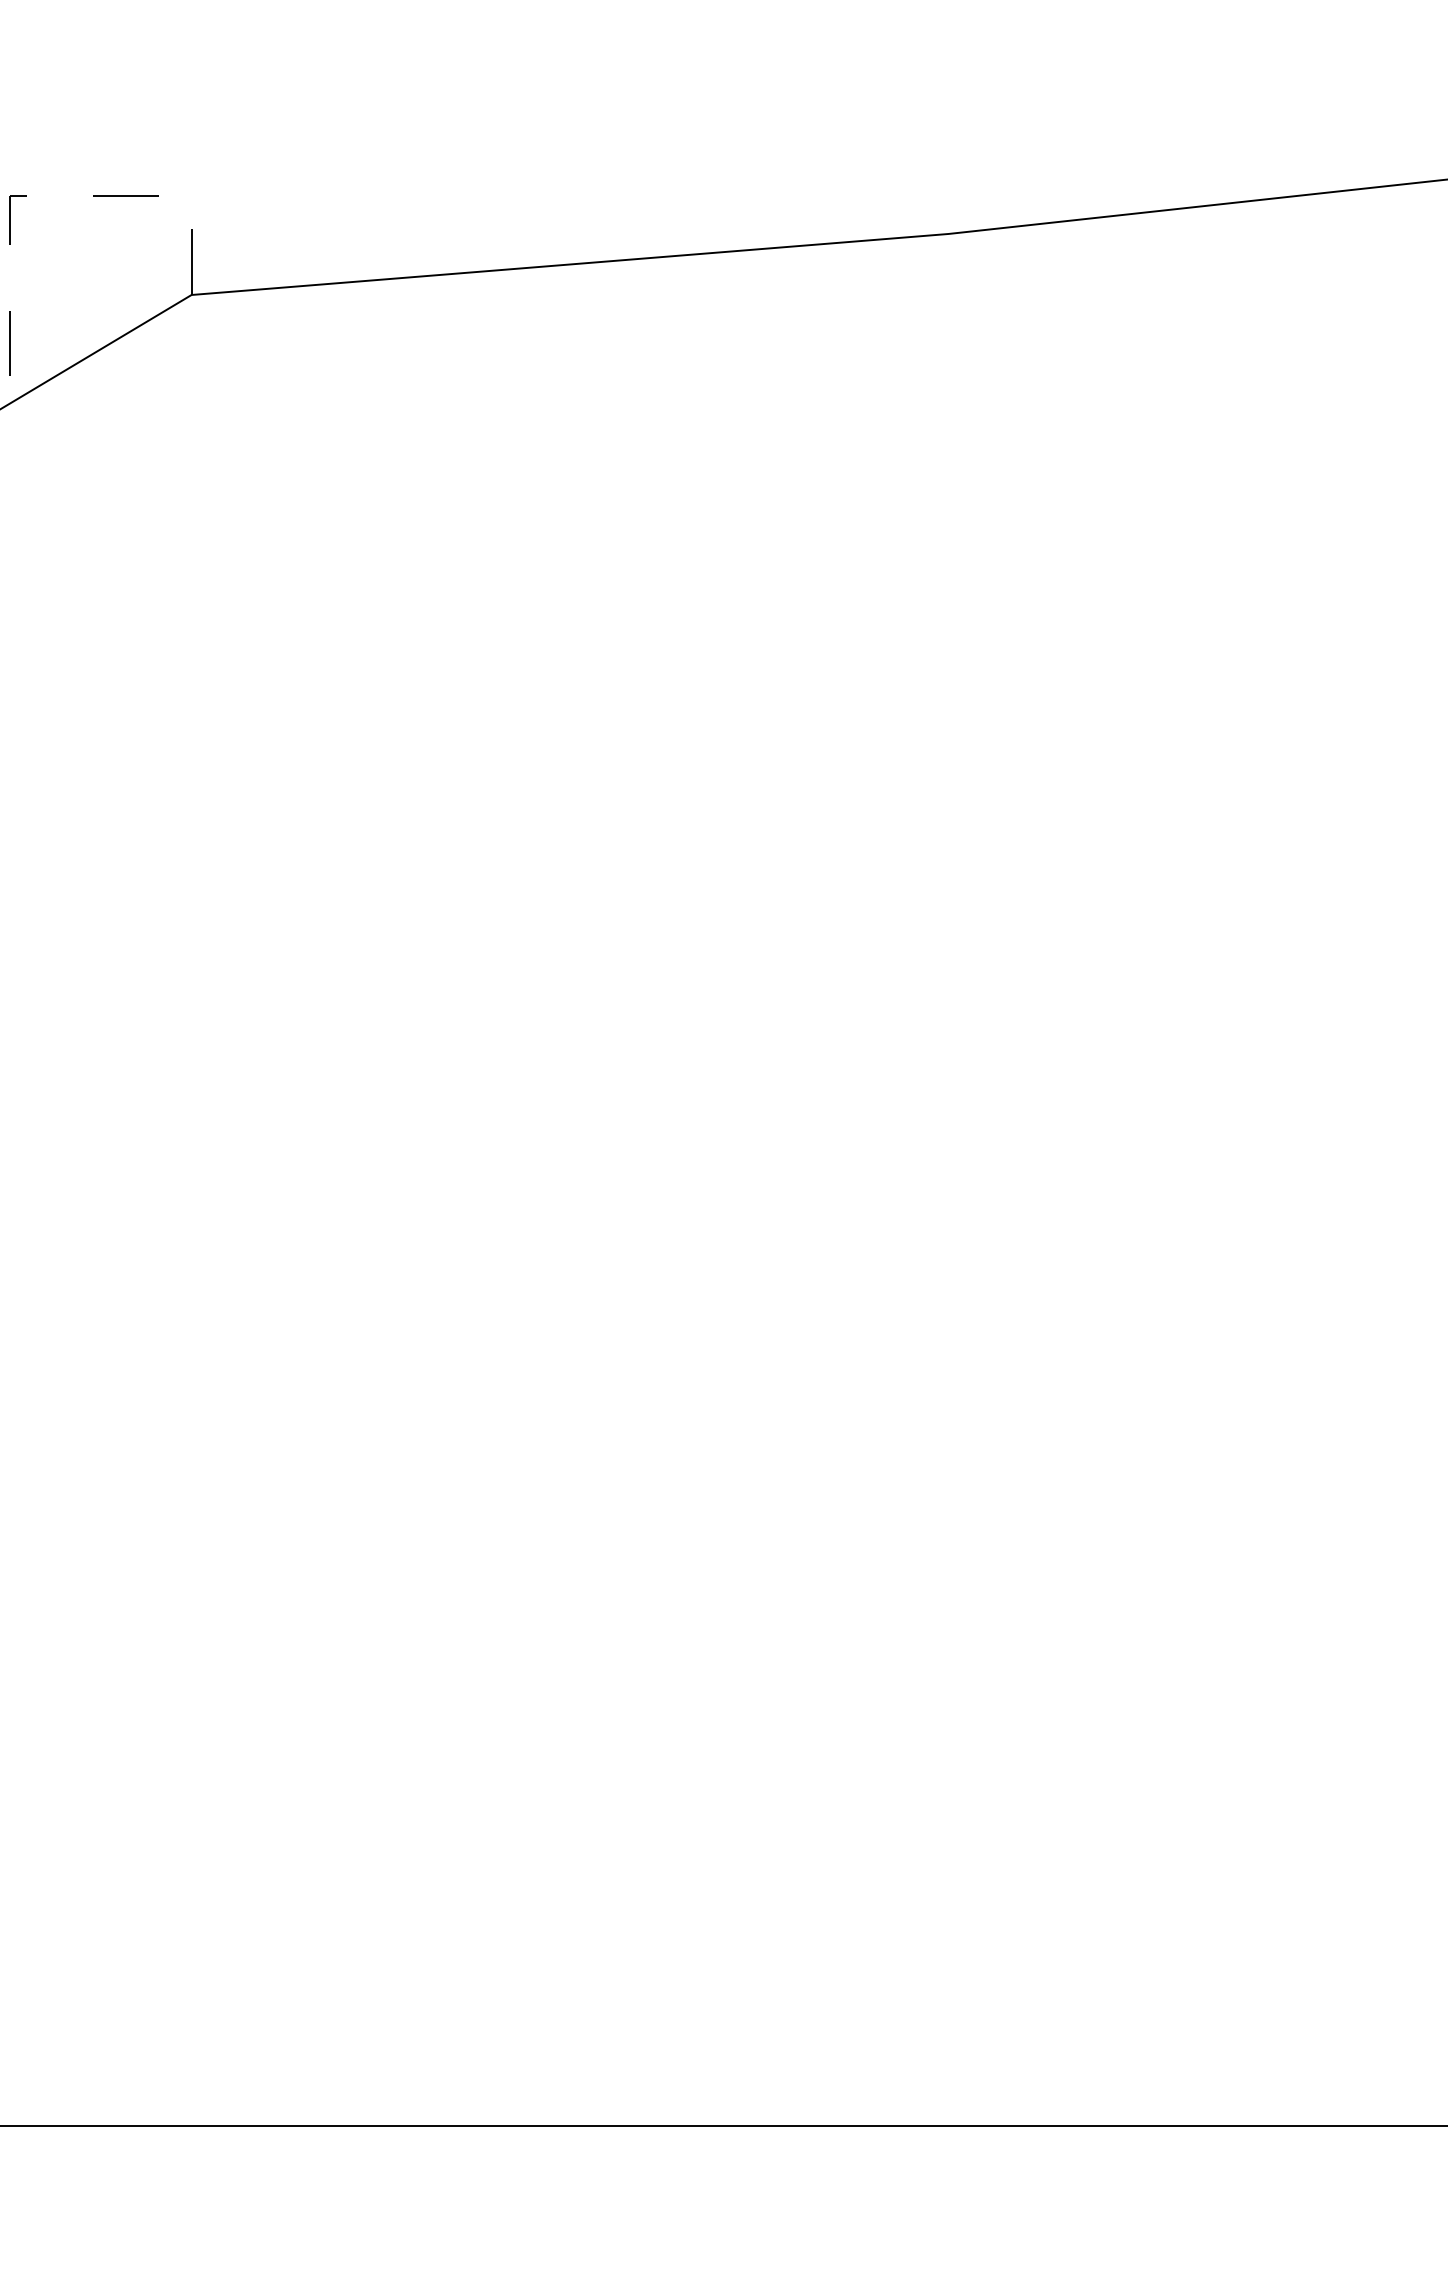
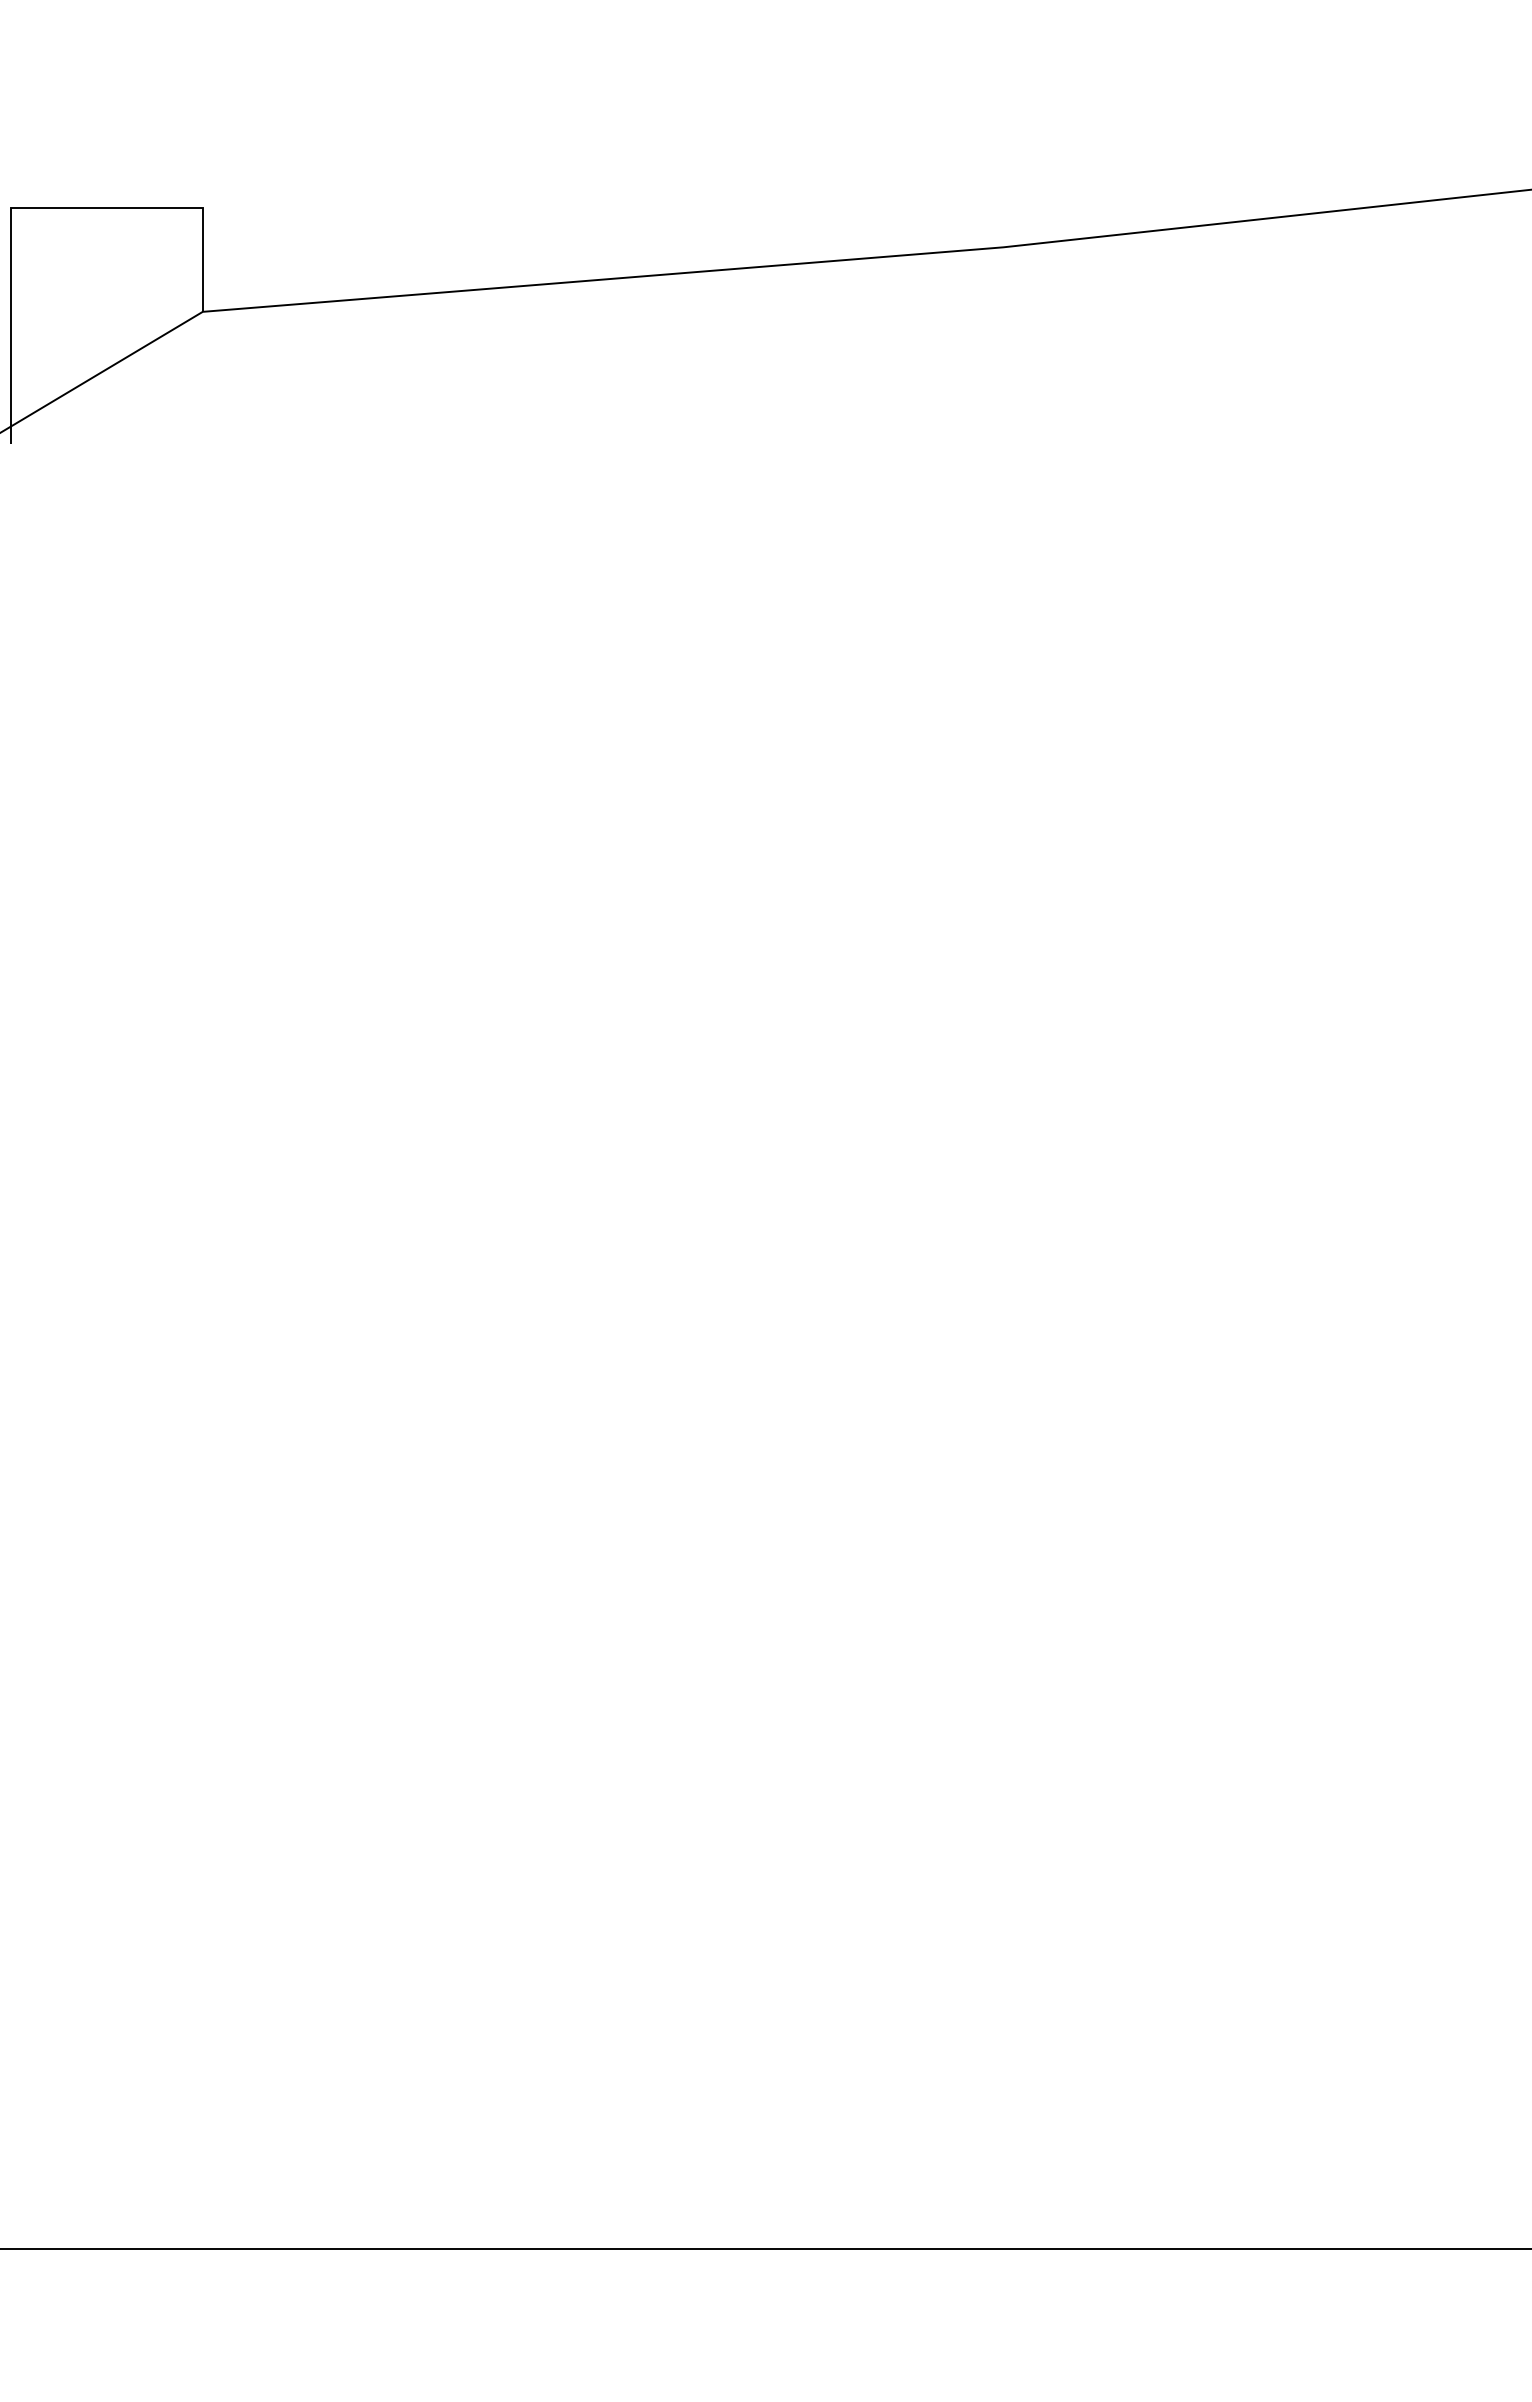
line: (39, 196) -> (41, 207), dashed -> solid

